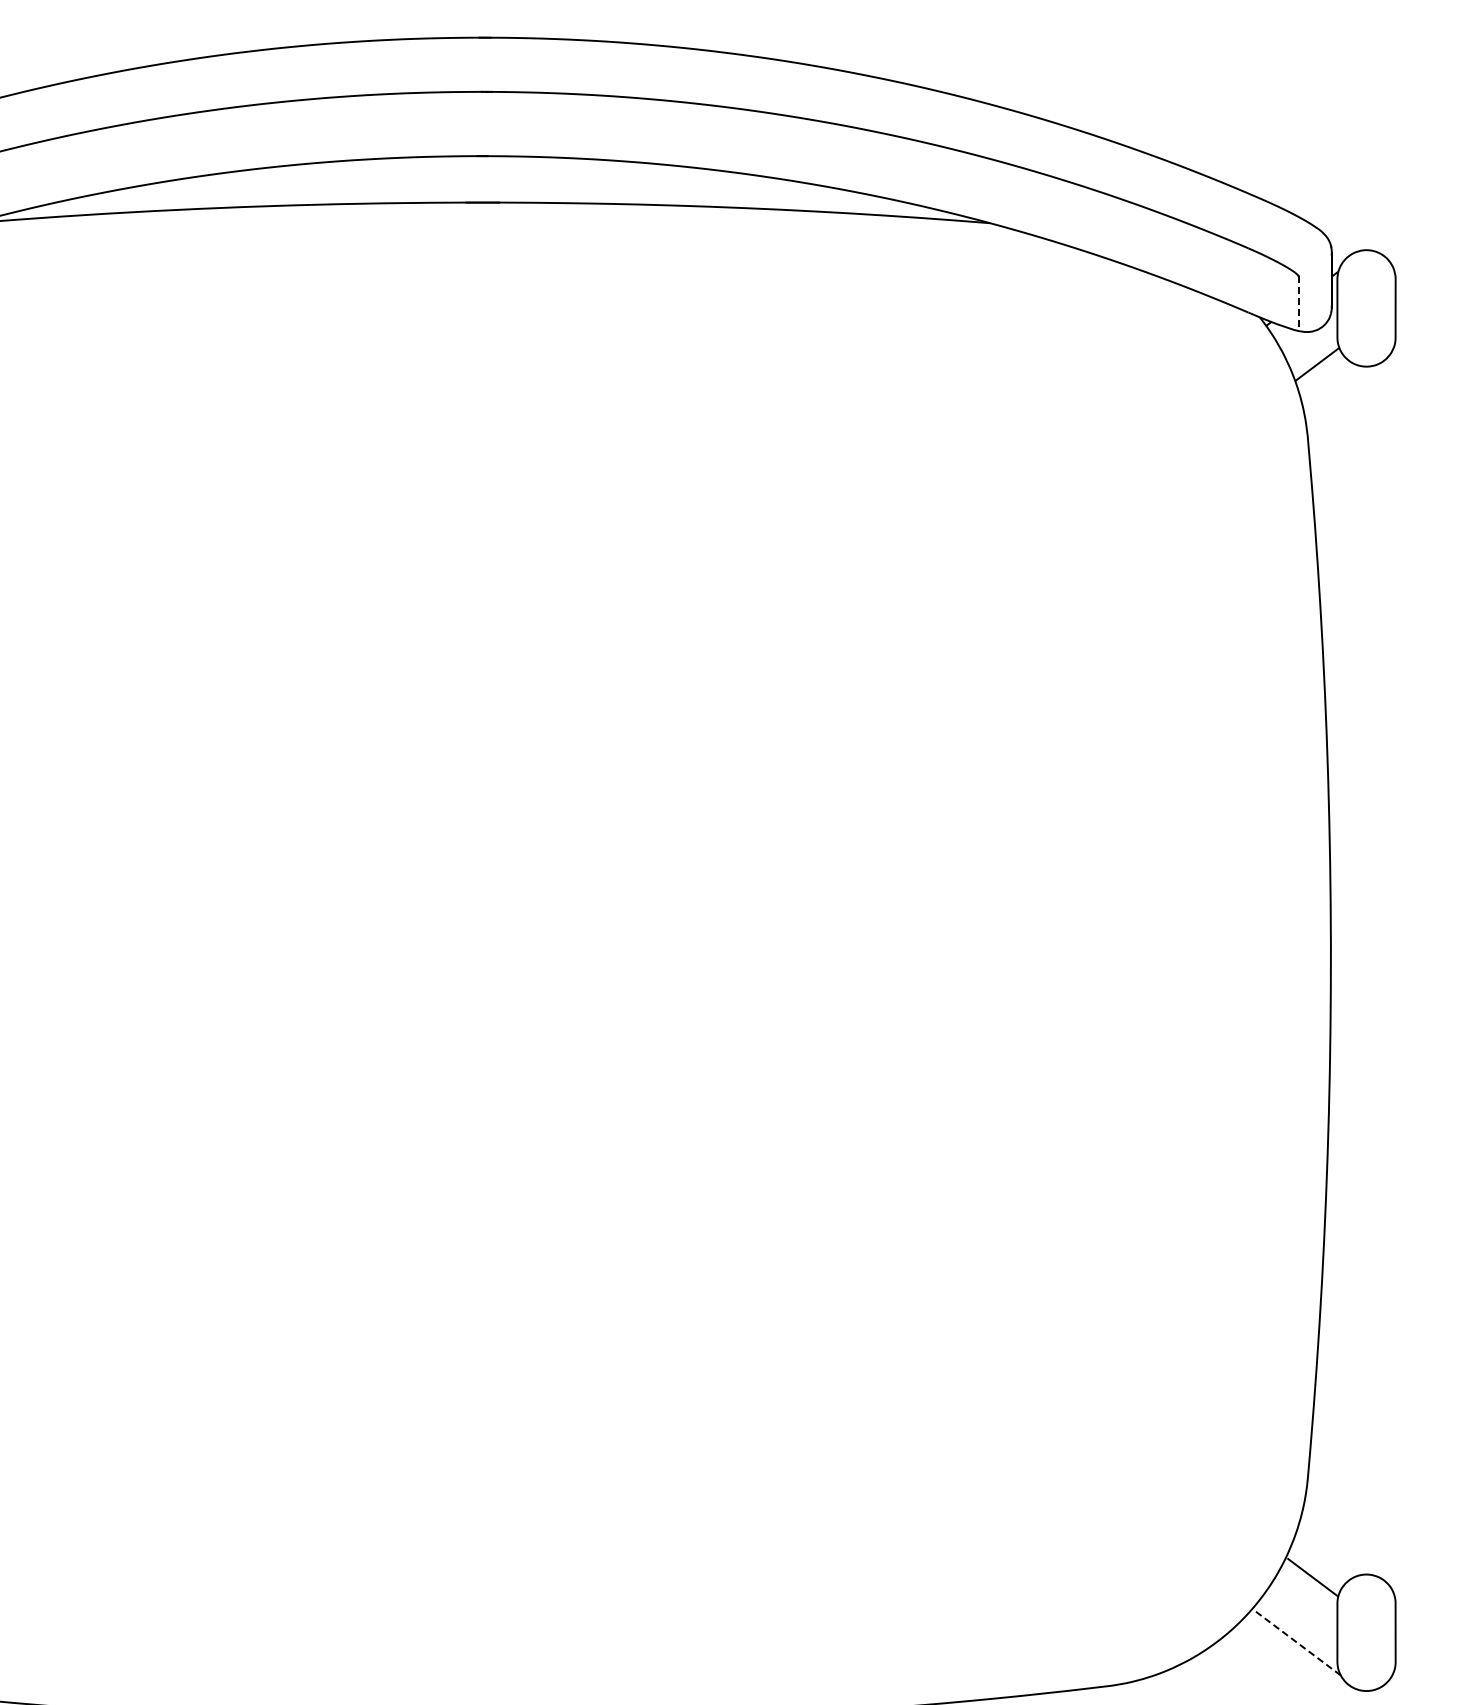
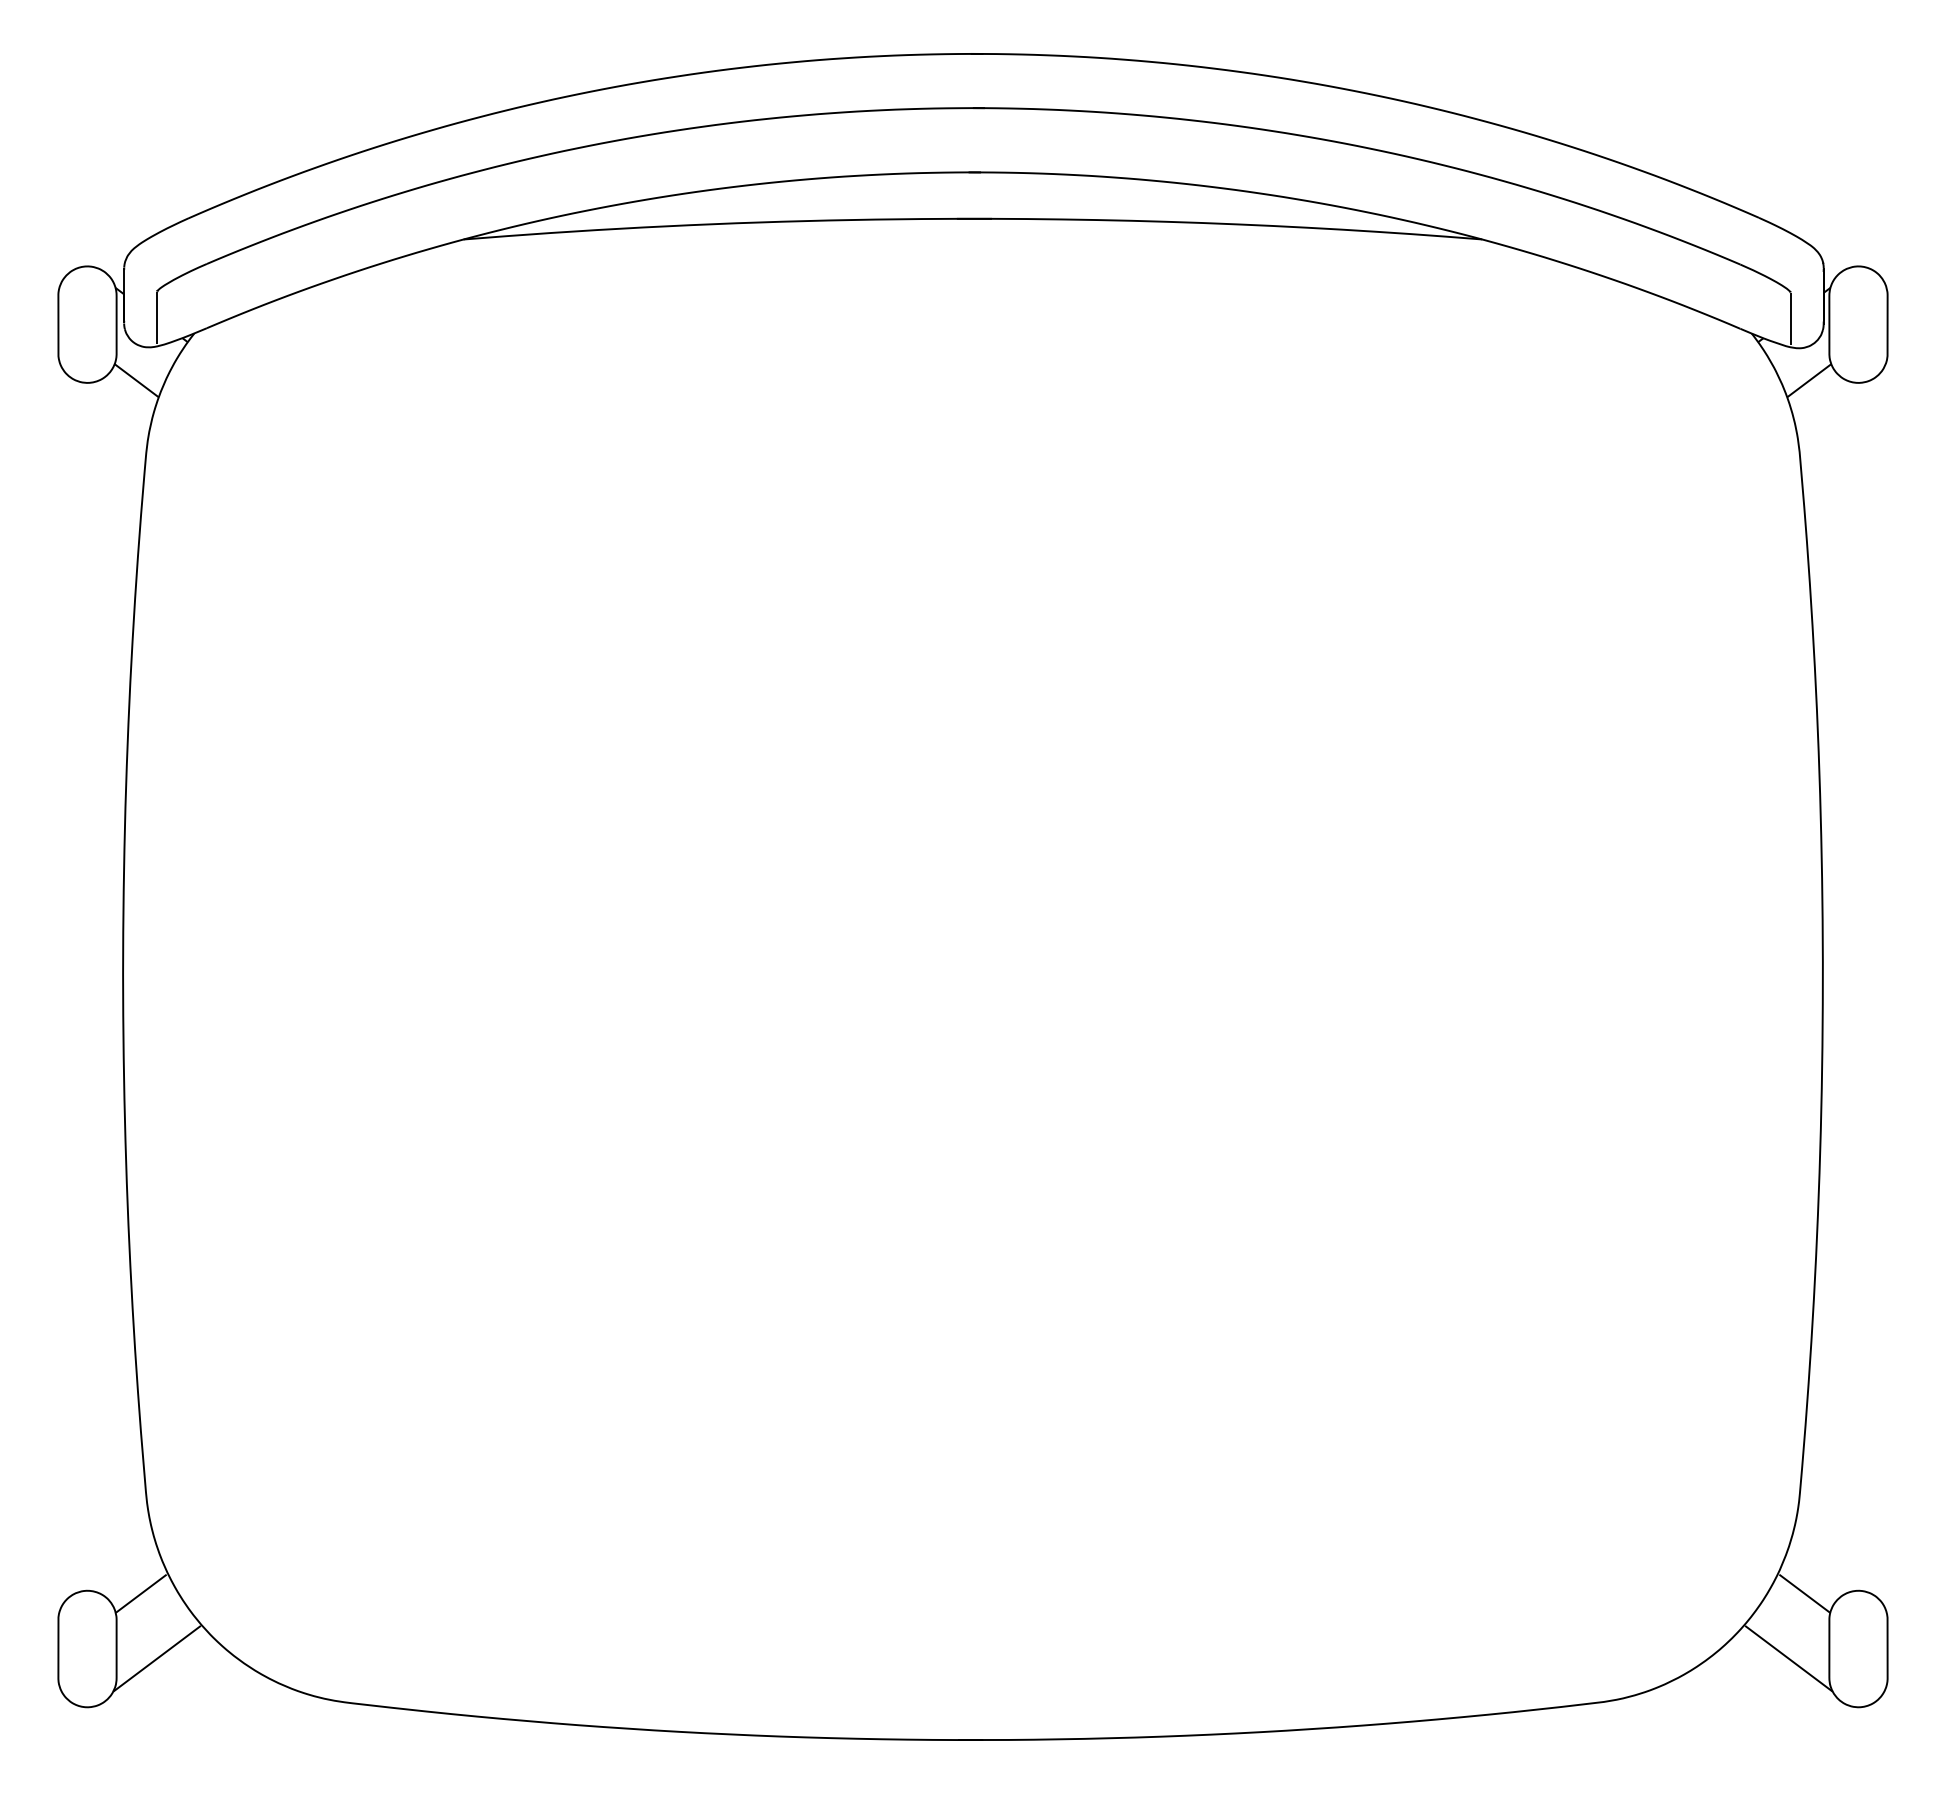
line: (1298, 303) -> (1790, 319), dashed -> solid
line: (1296, 1642) -> (1788, 1658), dashed -> solid

